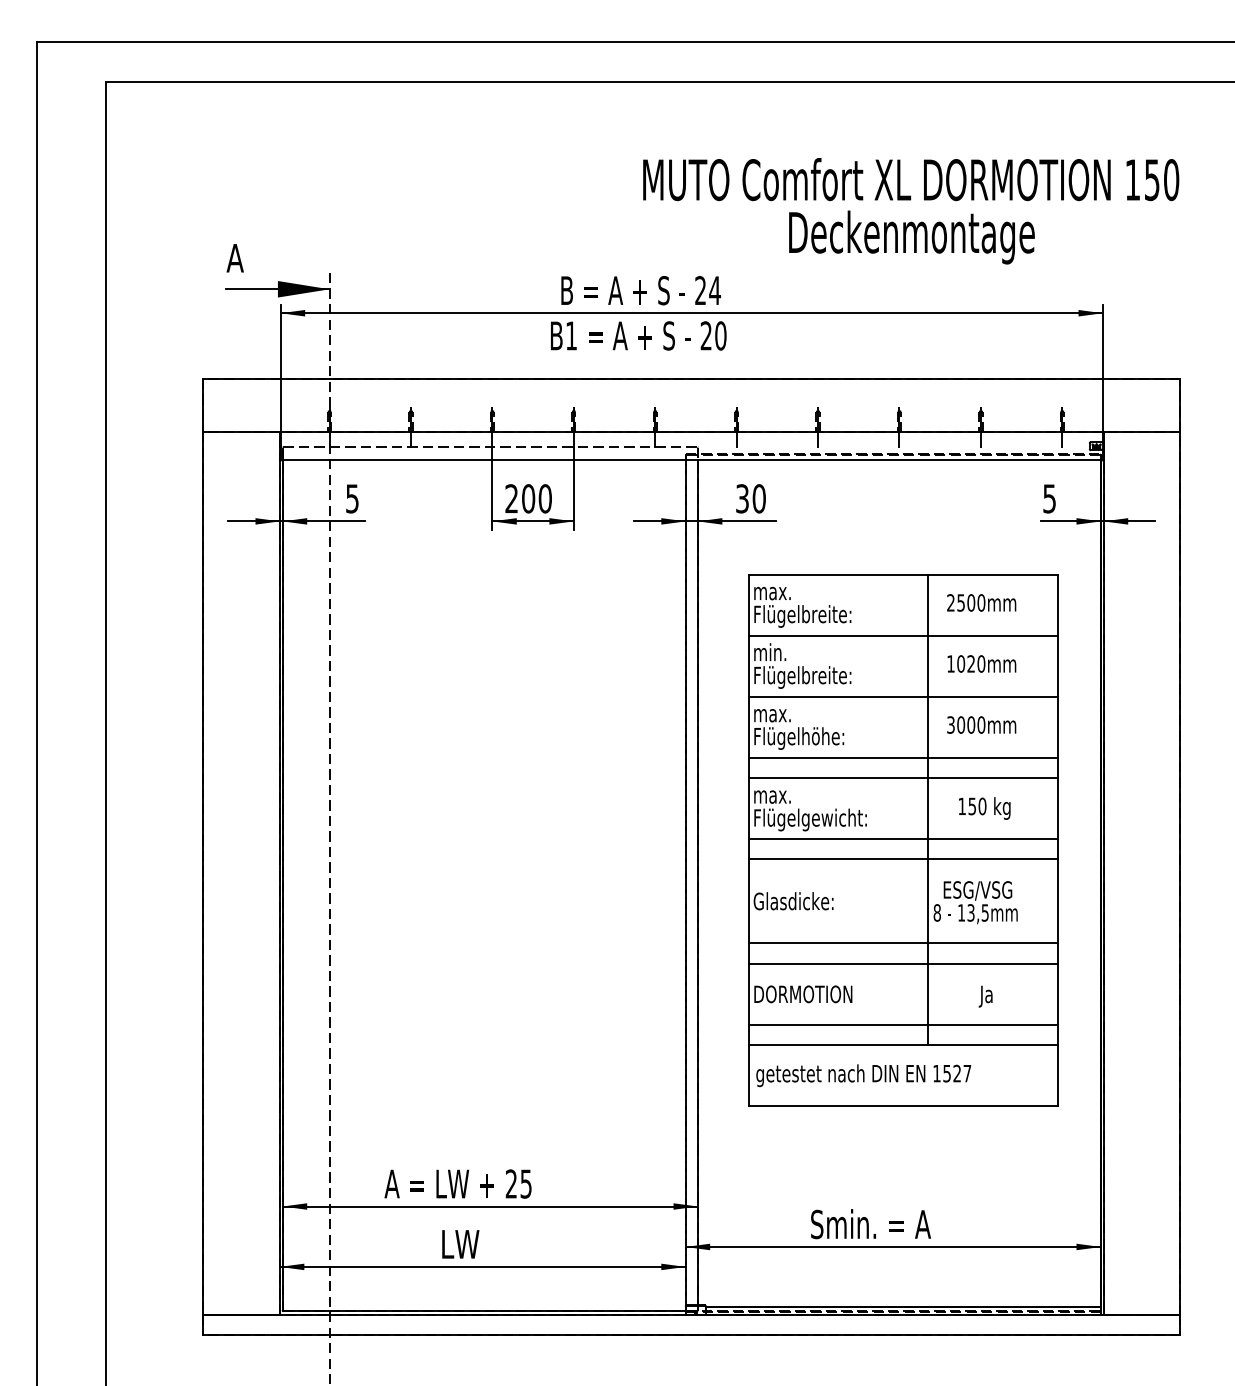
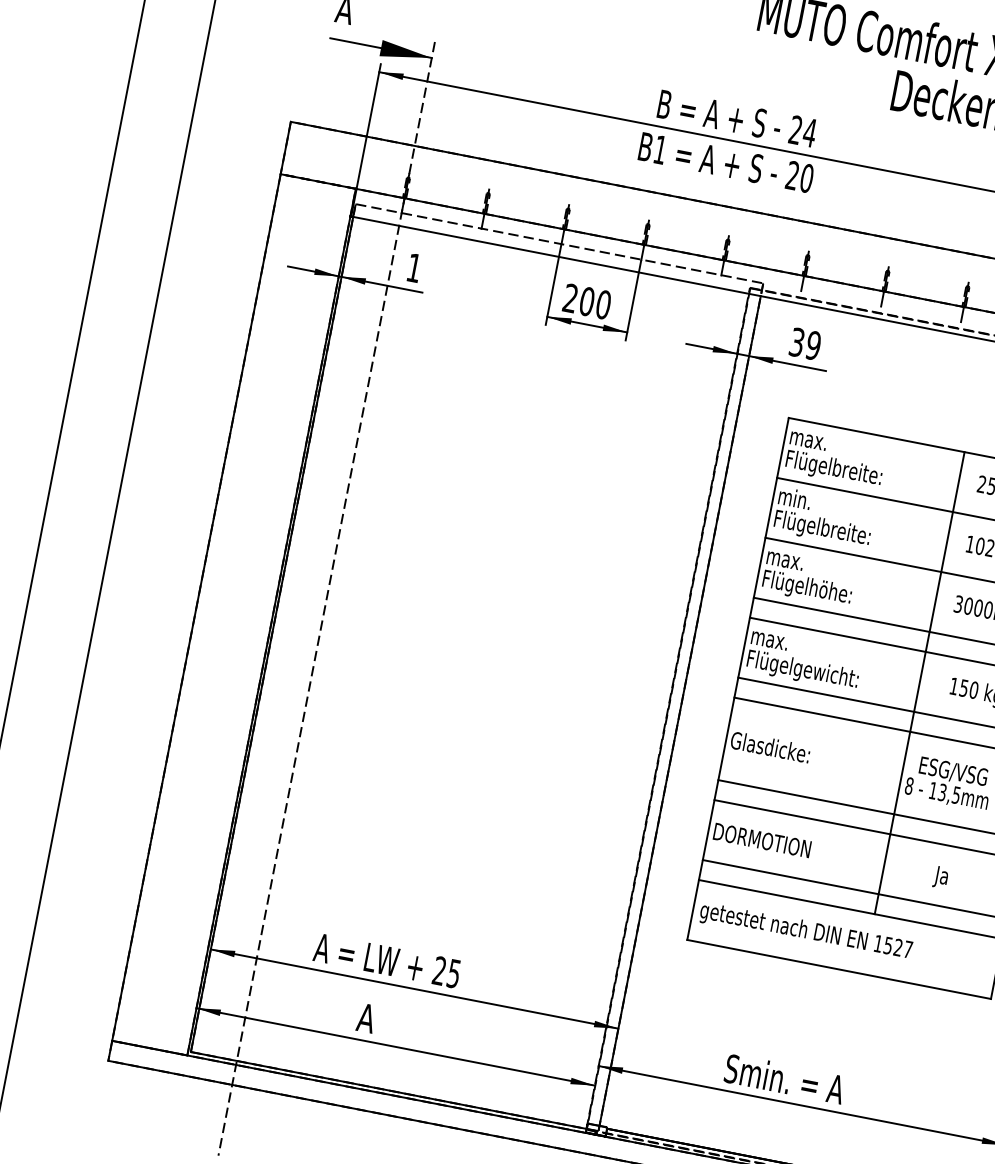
text: (352, 498) -> (414, 267), 5 -> 1
text: (758, 498) -> (812, 345), 30 -> 39
text: (459, 1244) -> (377, 1020), LW -> A

